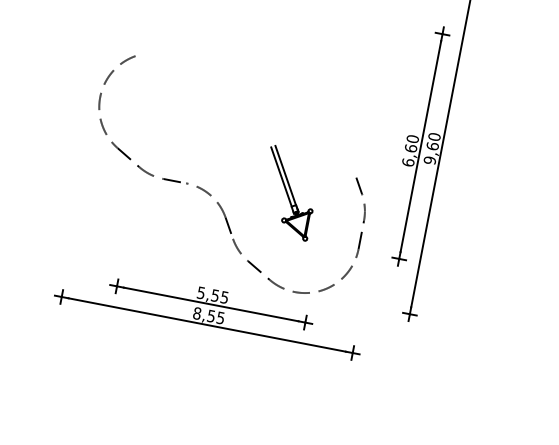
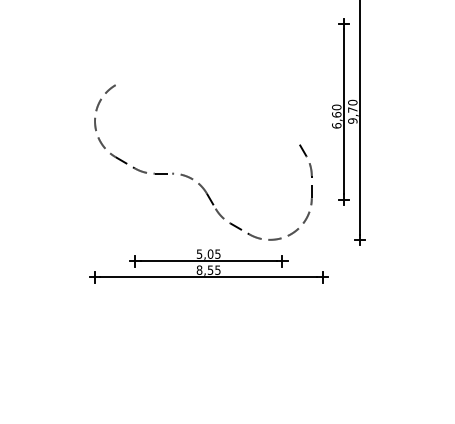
text: (432, 145) -> (352, 109), 9,60 -> 9,70
part: (289, 192) -> (251, 165), removed
text: (215, 294) -> (210, 253), 5,55 -> 5,05

